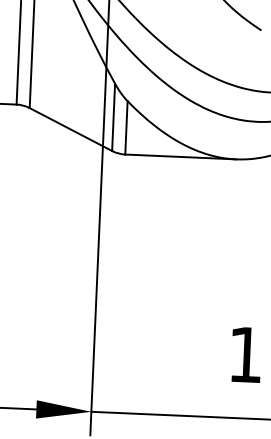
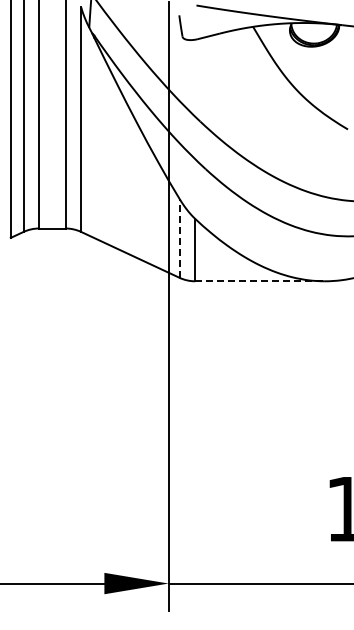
line: (113, 116) -> (179, 237), solid -> dashed
line: (181, 157) -> (260, 281), solid -> dashed

